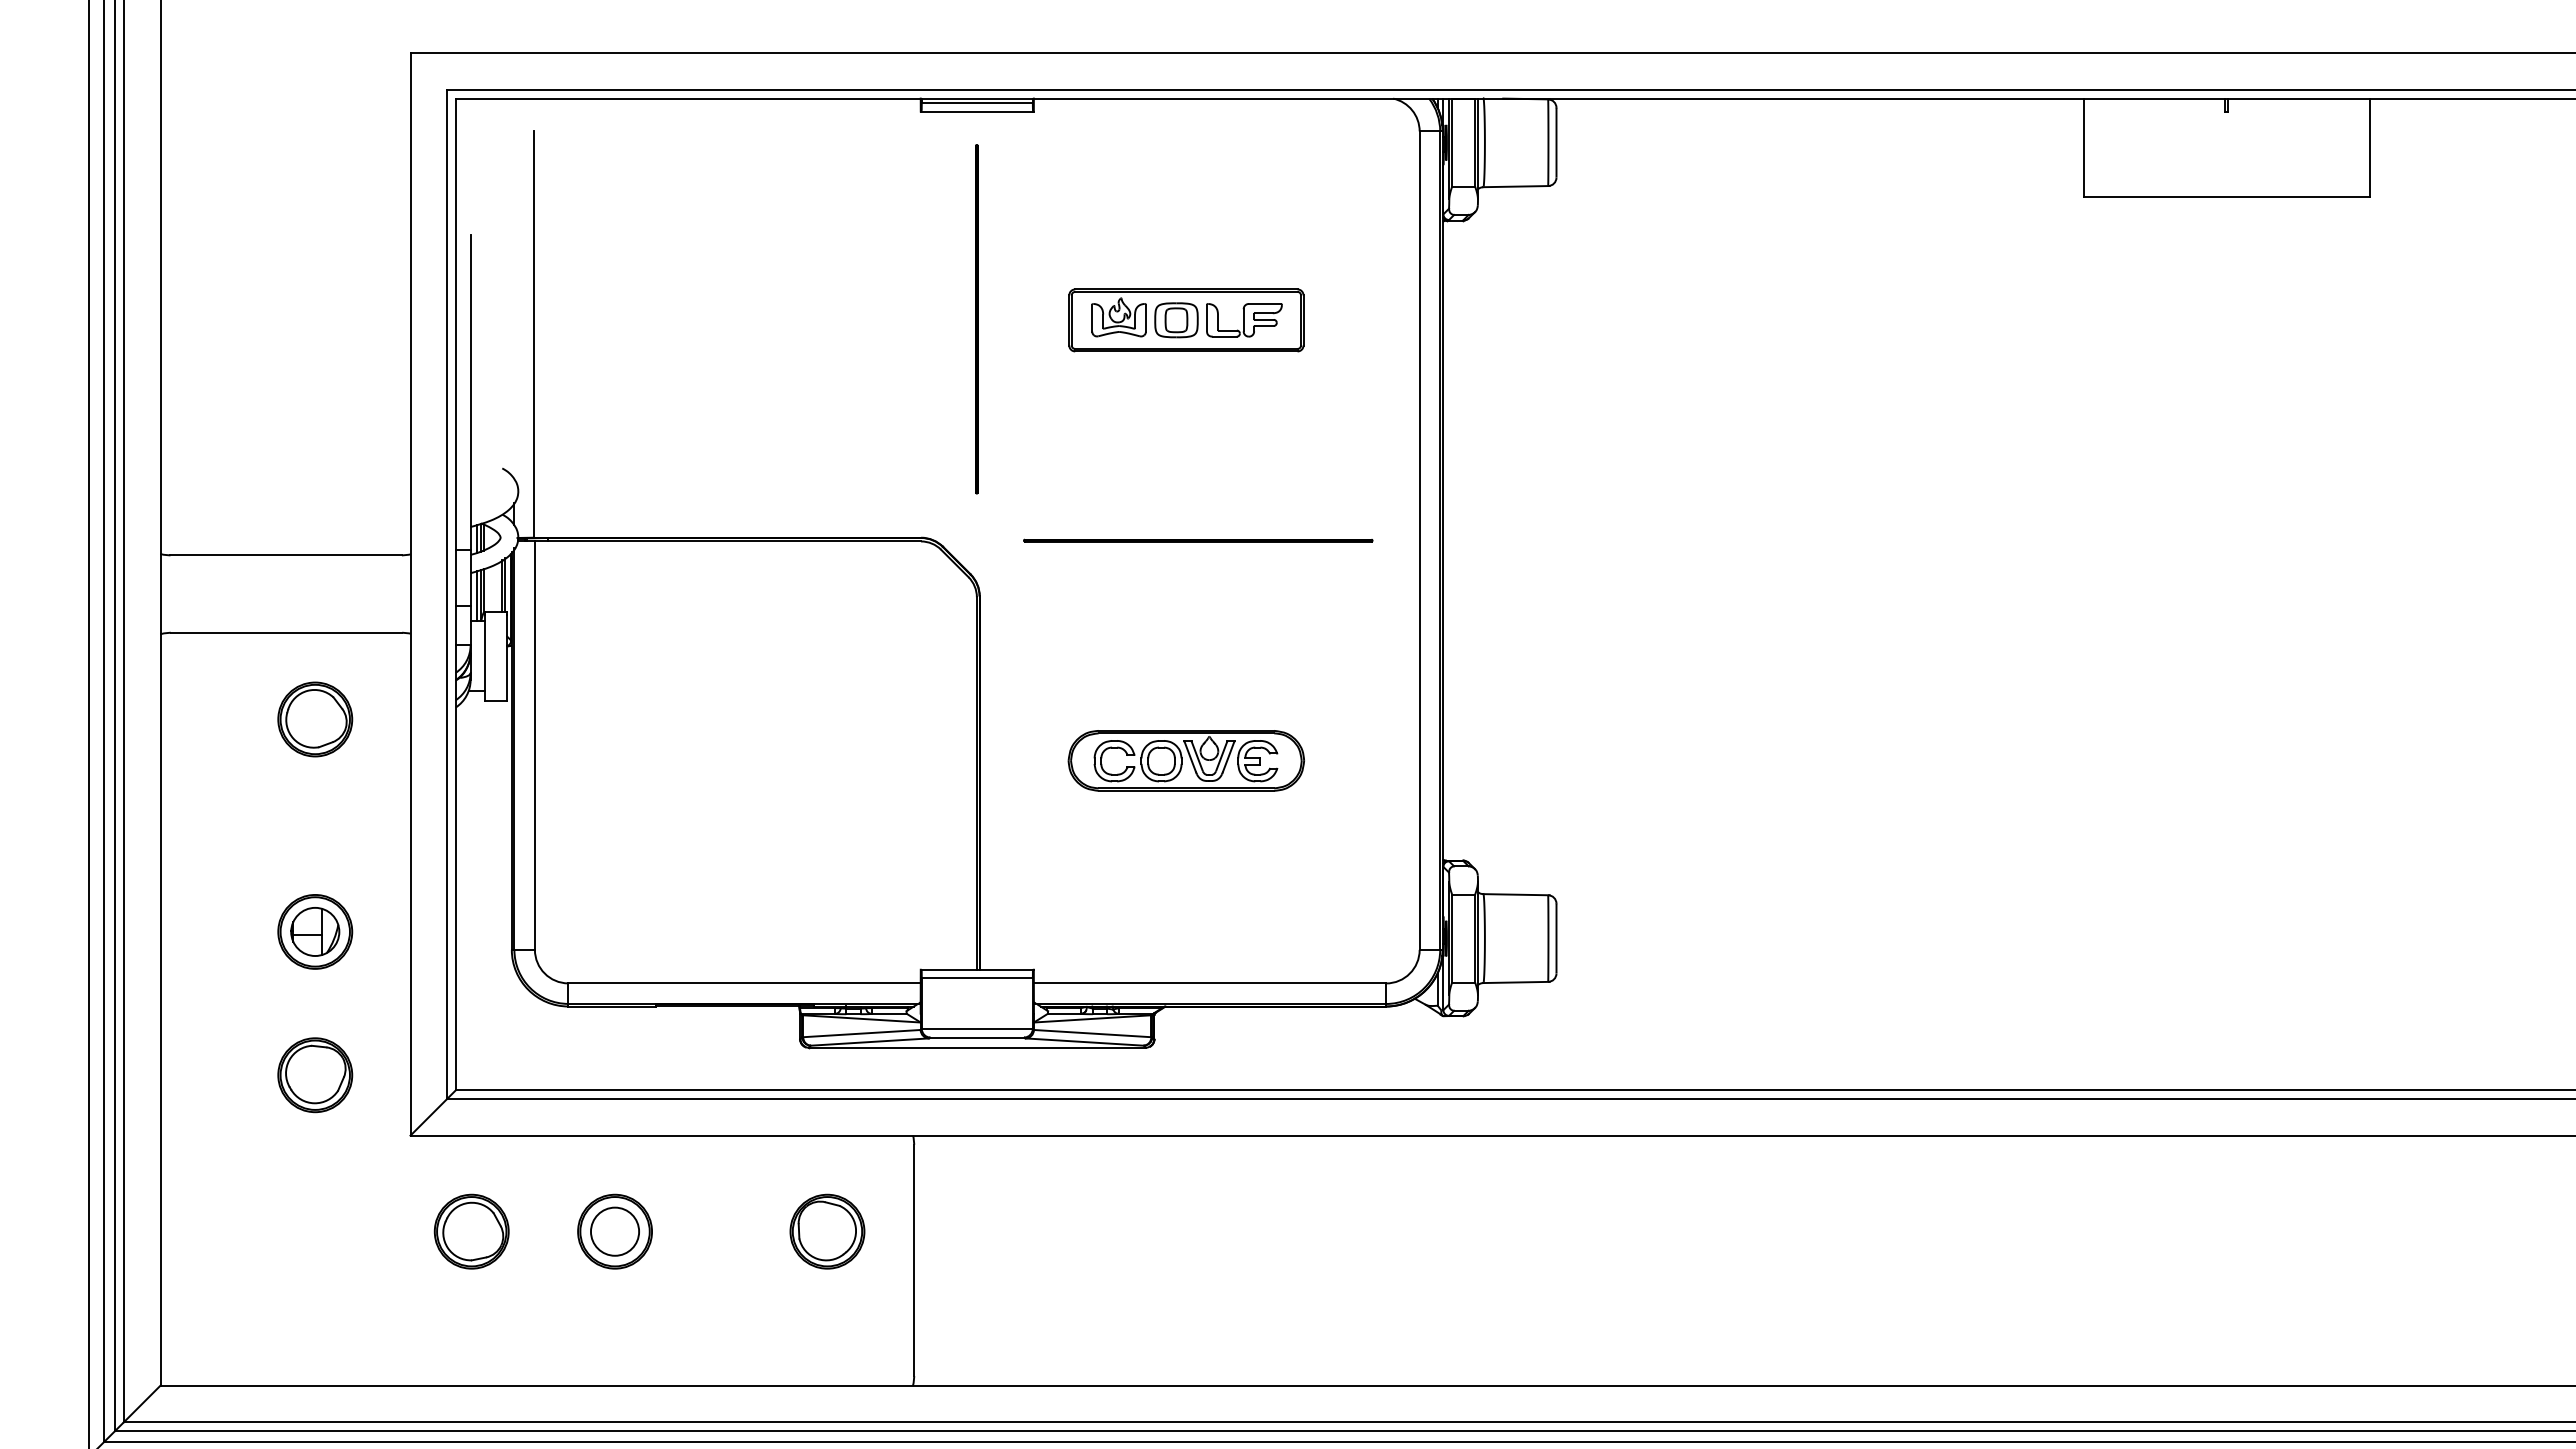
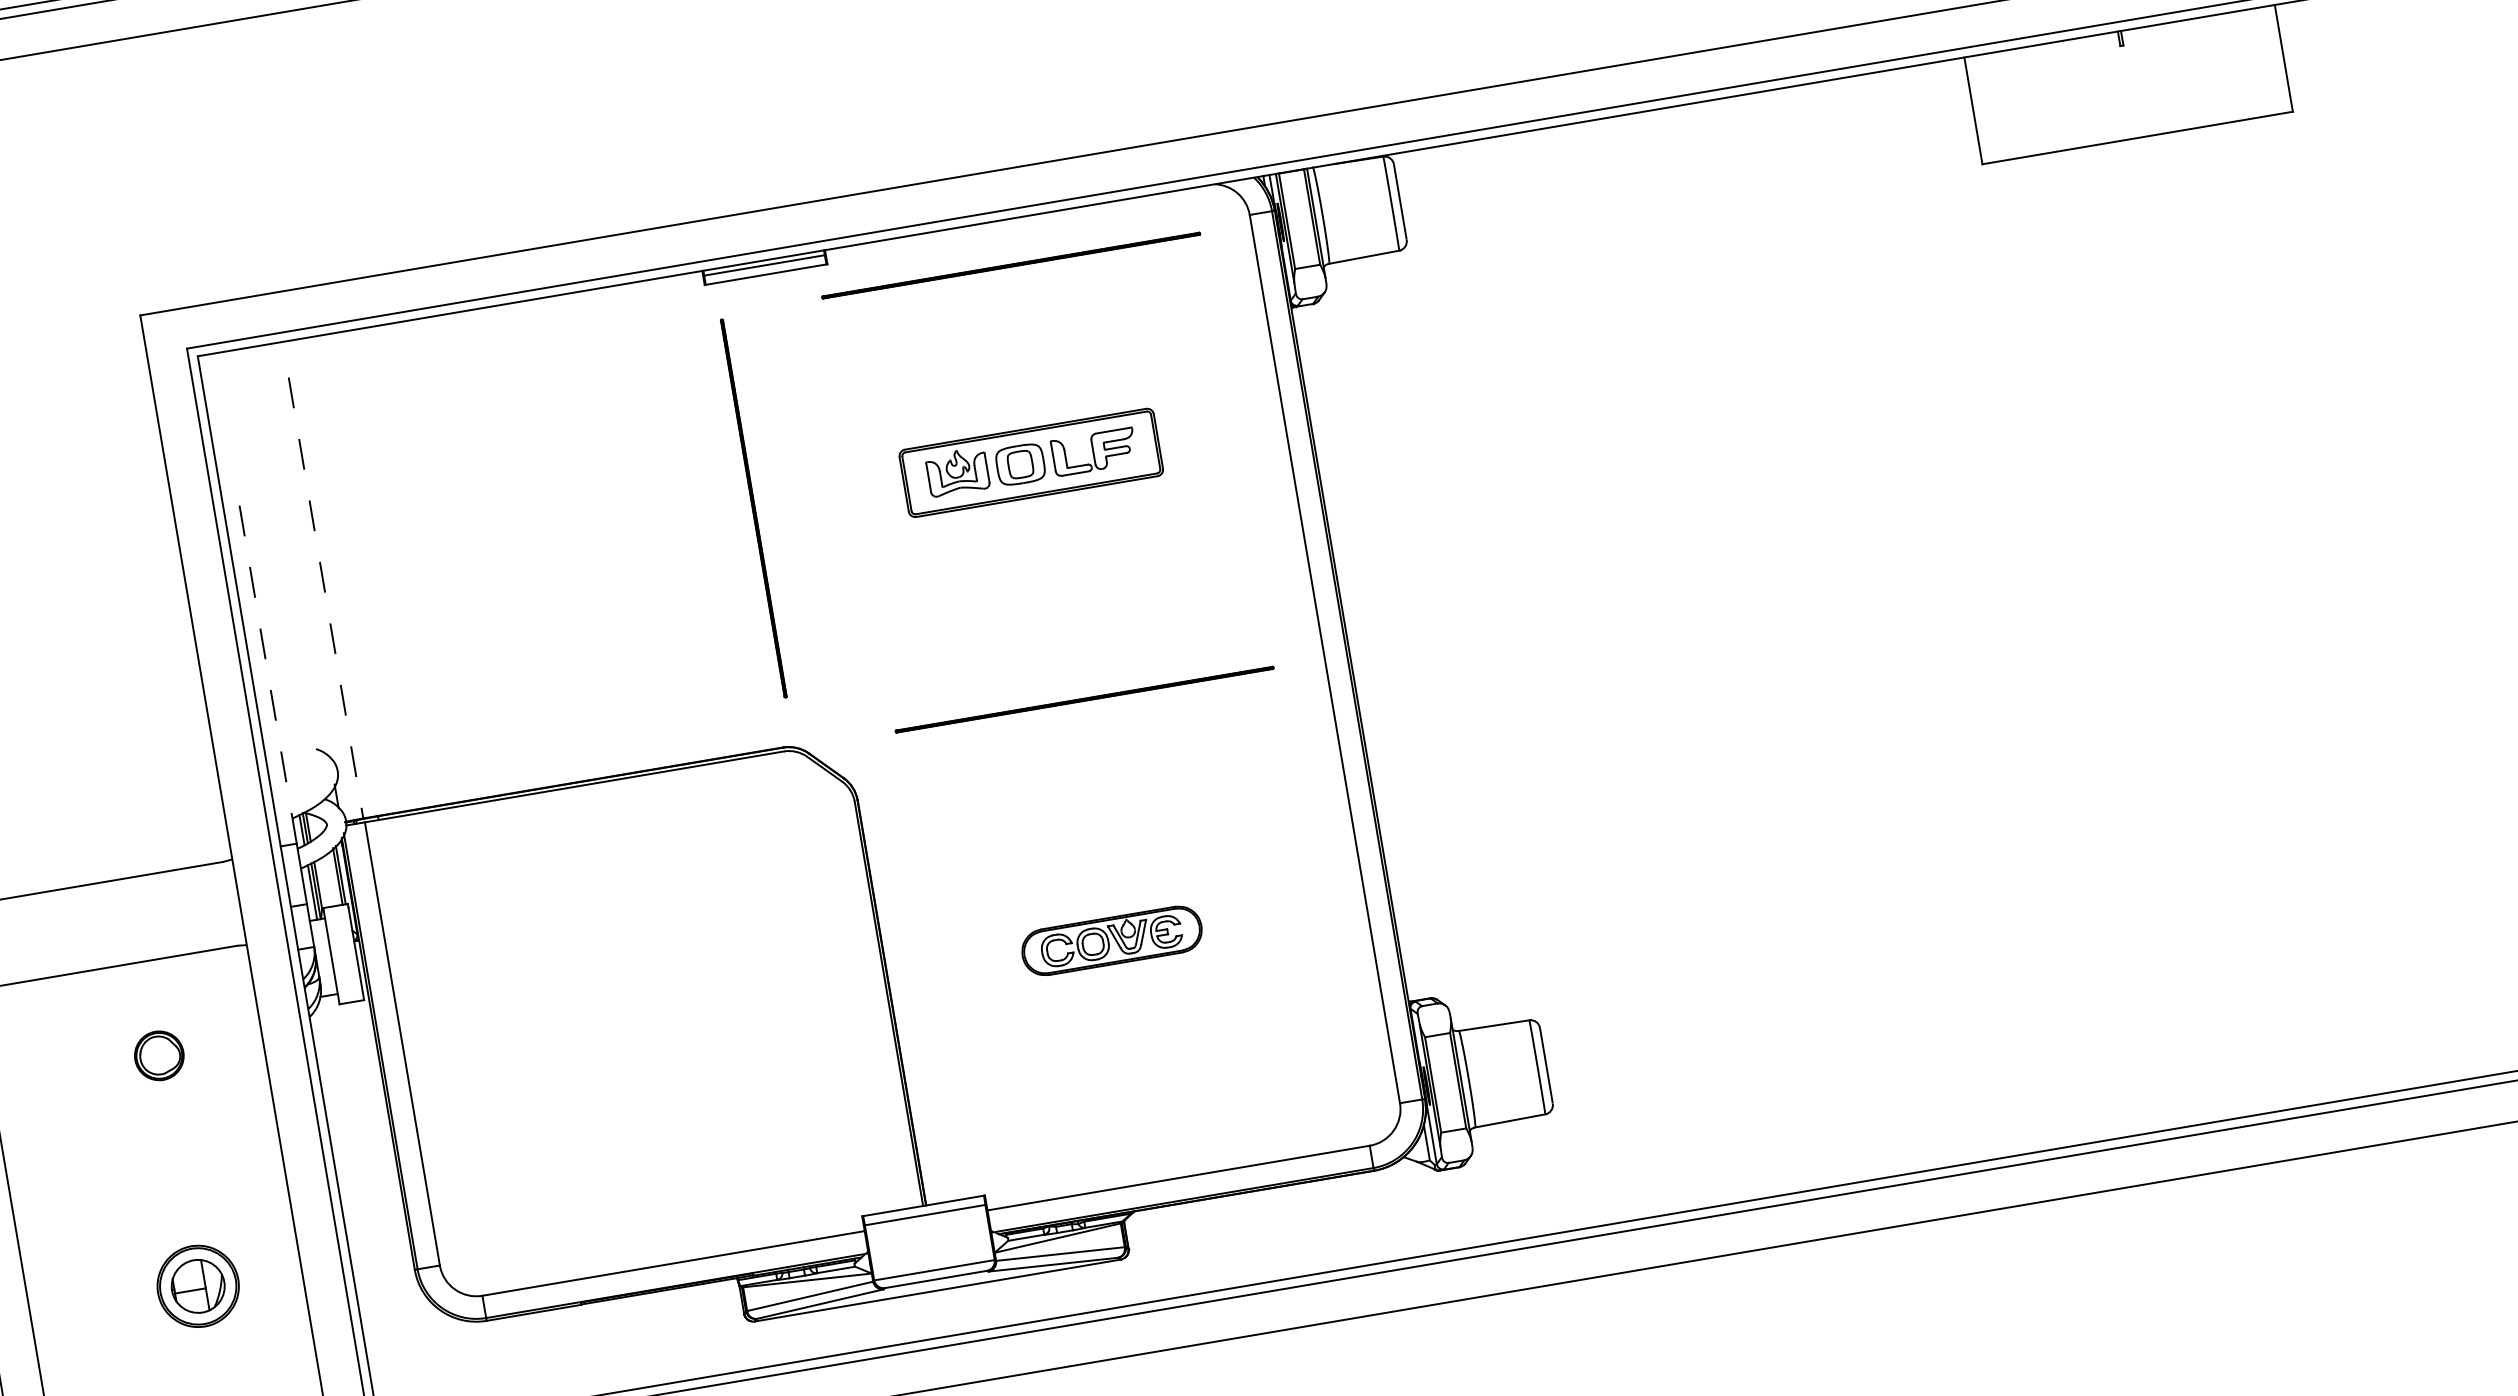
line: (1198, 140) -> (1011, 265), added
line: (976, 319) -> (753, 508), moved
line: (534, 335) -> (326, 598), solid -> dashed
line: (470, 392) -> (267, 672), solid -> dashed
part: (315, 719) -> (159, 1055), size x0.6
part: (1185, 760) -> (1111, 940), size x0.7

